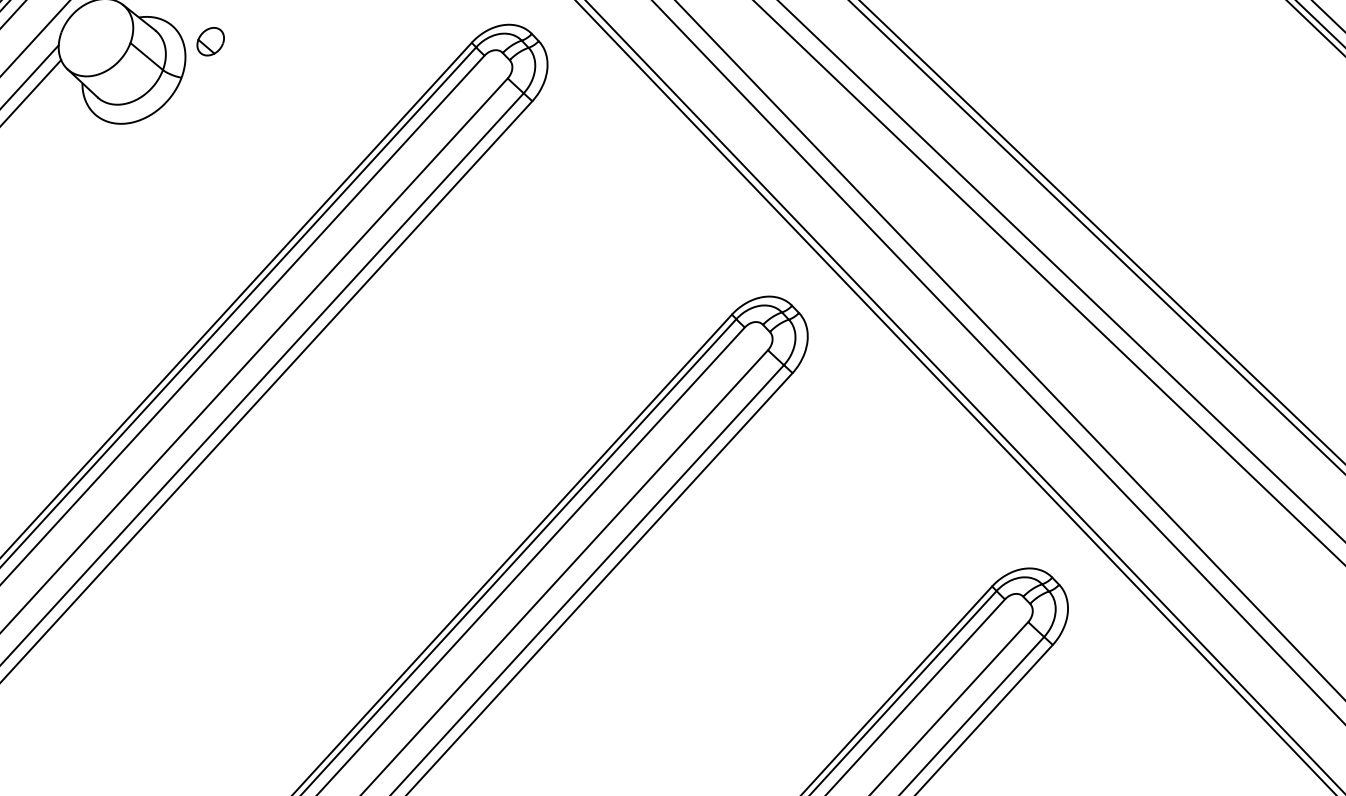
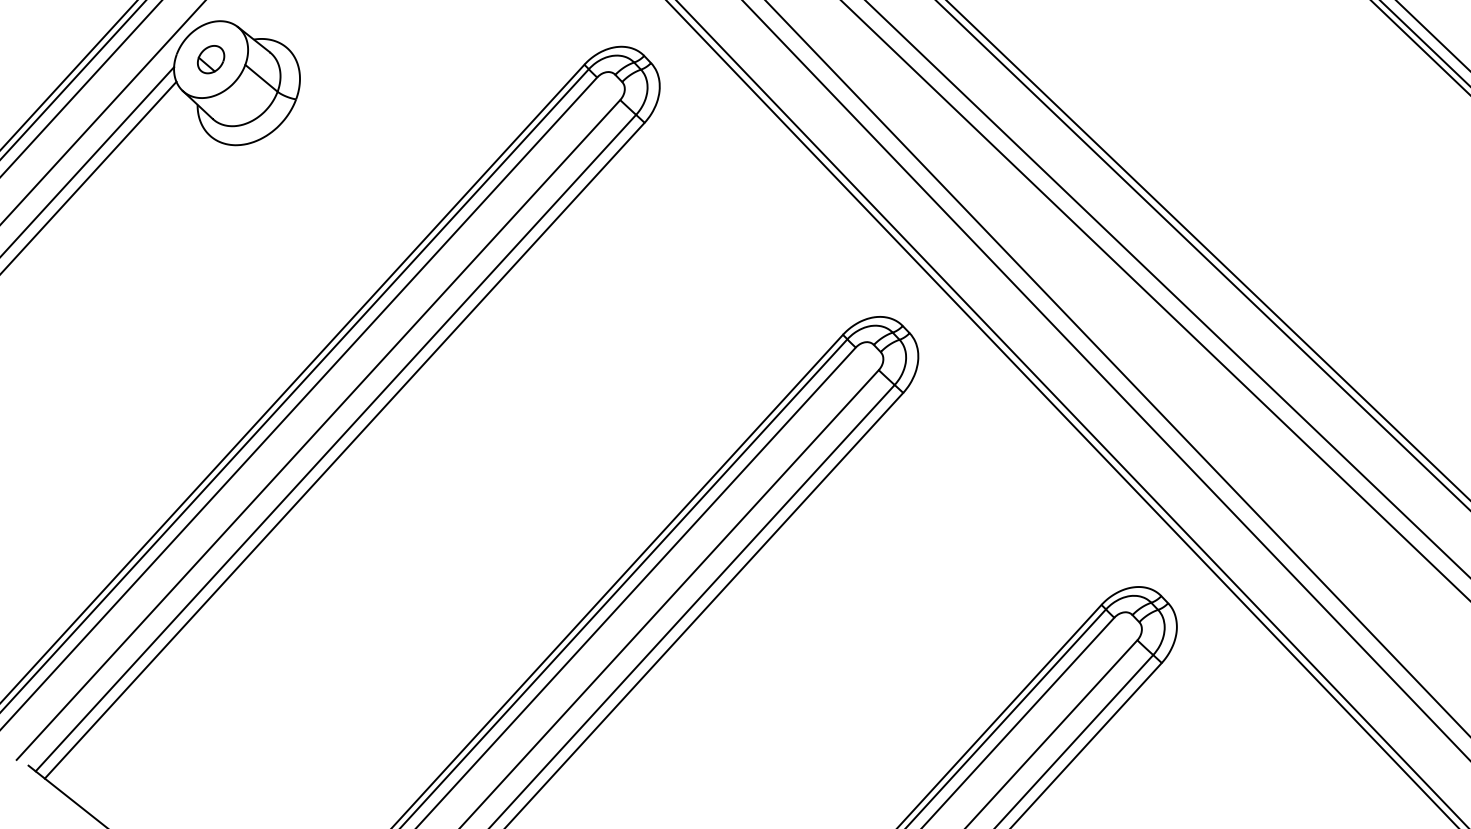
part: (211, 41) -> (211, 59), moved

